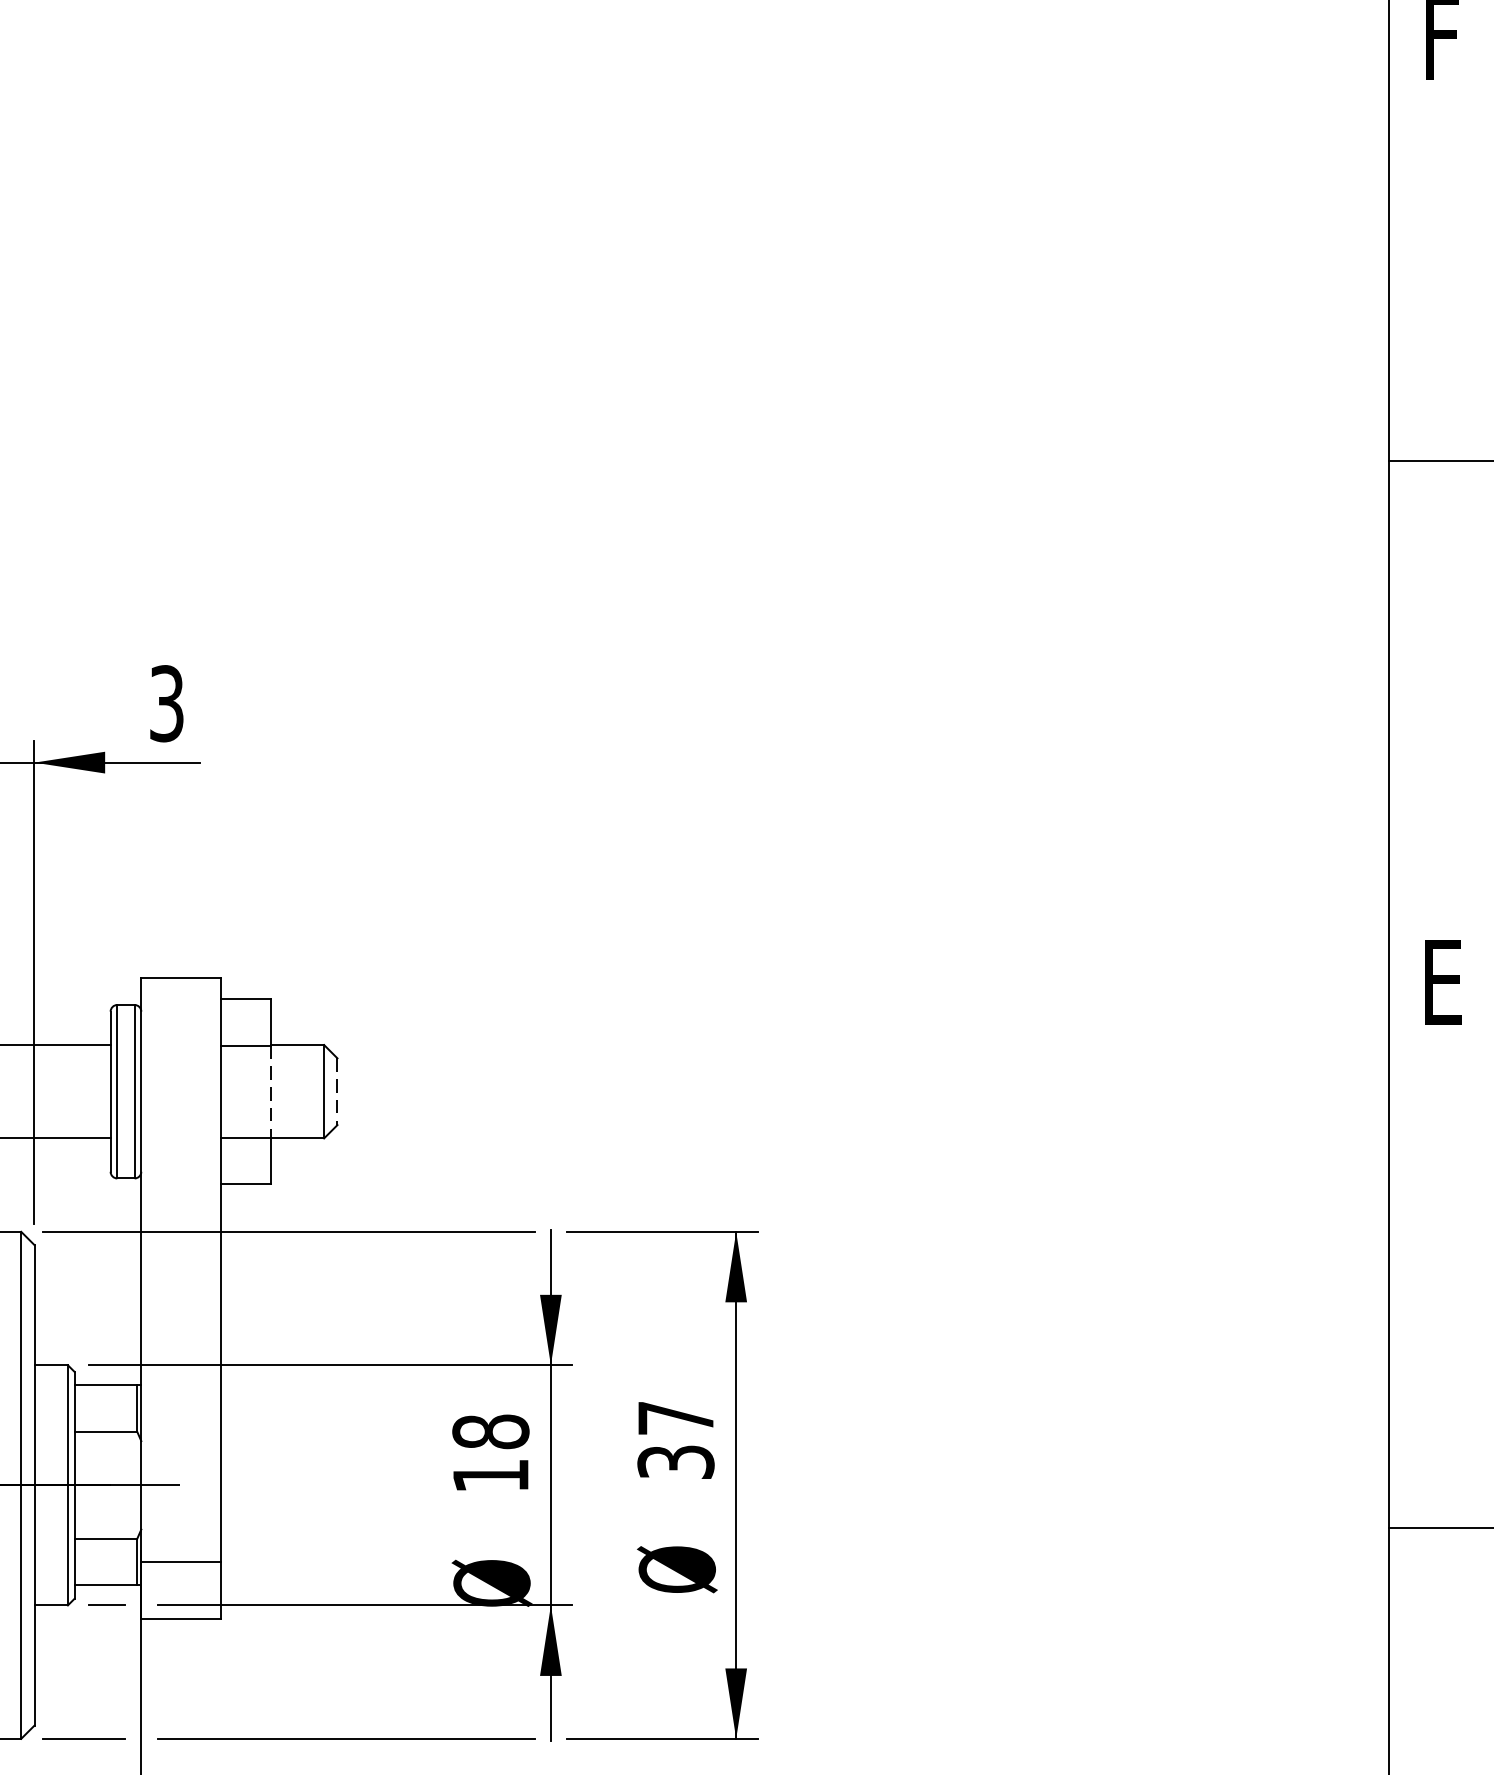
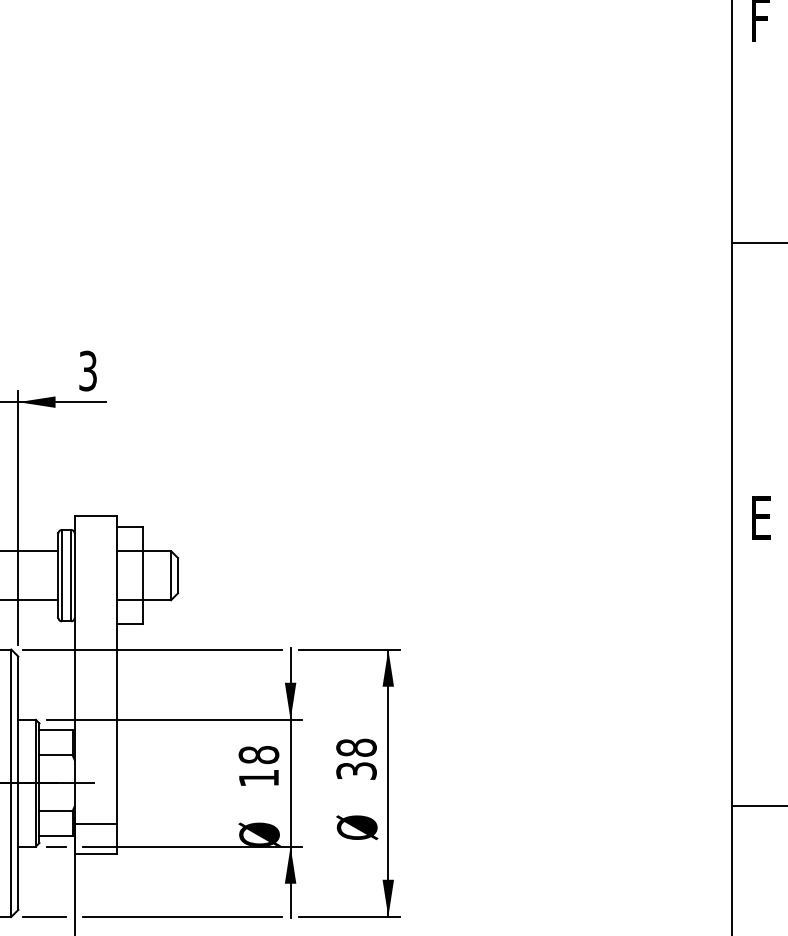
line: (270, 1093) -> (142, 576), dashed -> solid
line: (338, 1093) -> (178, 576), dashed -> solid
text: (675, 1417) -> (356, 747), 37 -> 38

